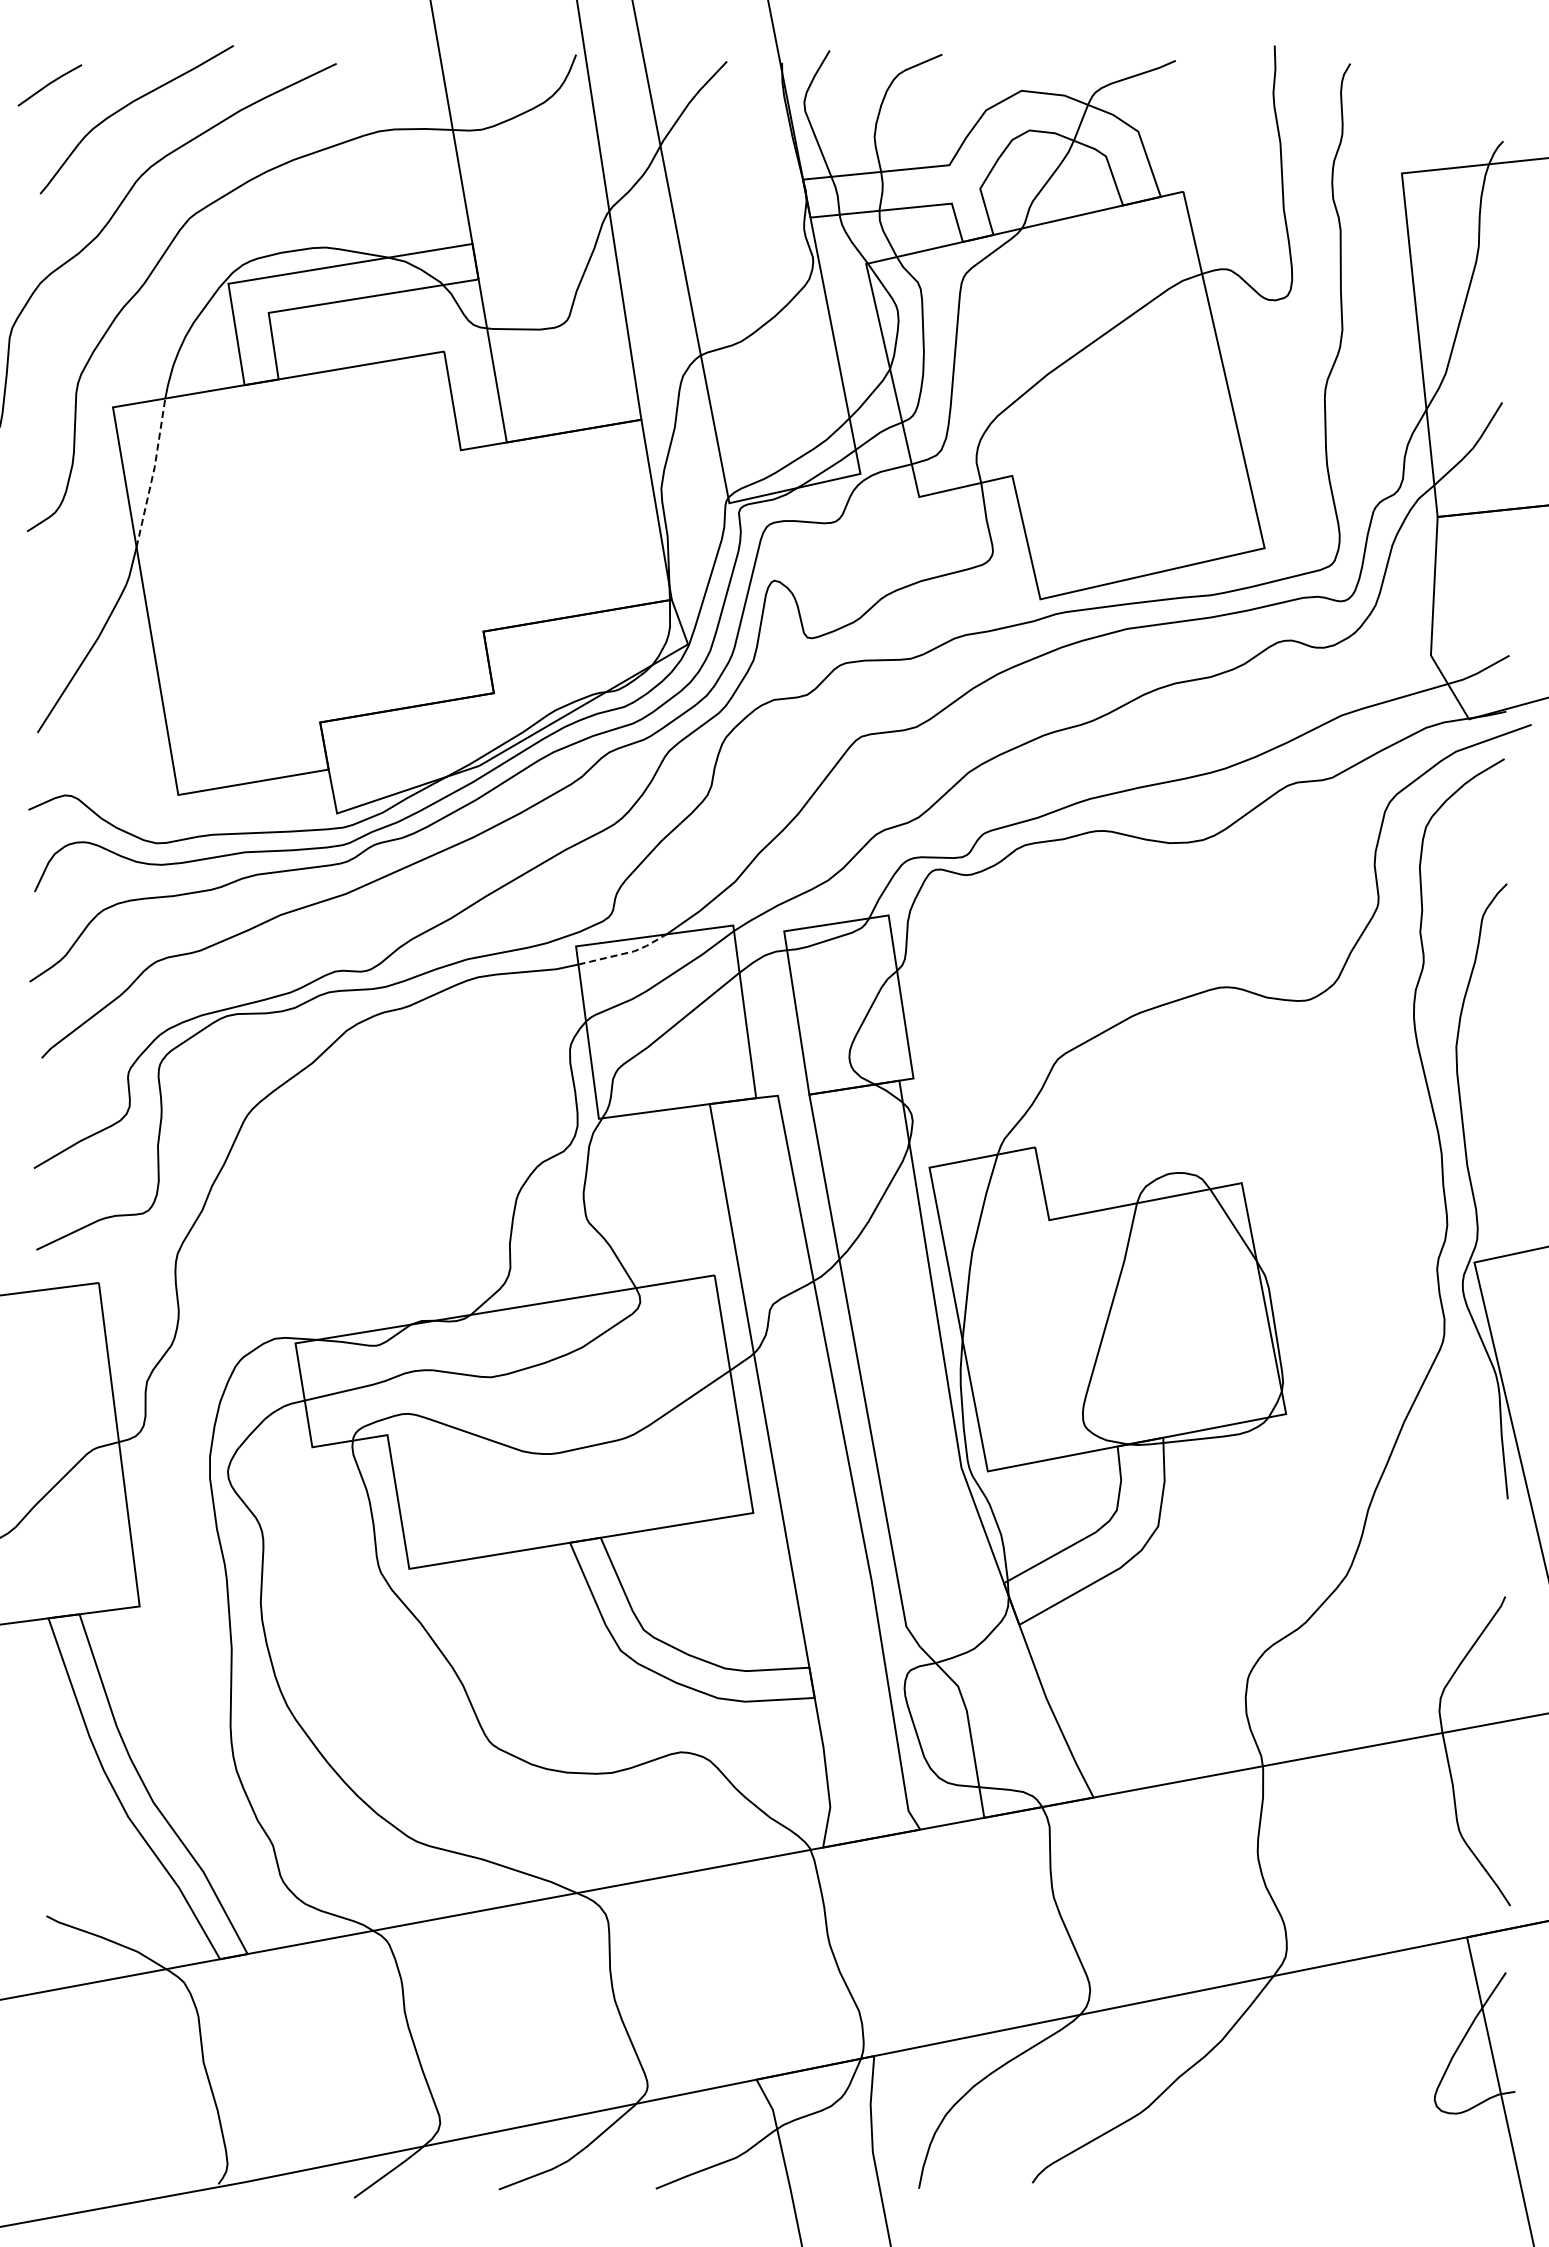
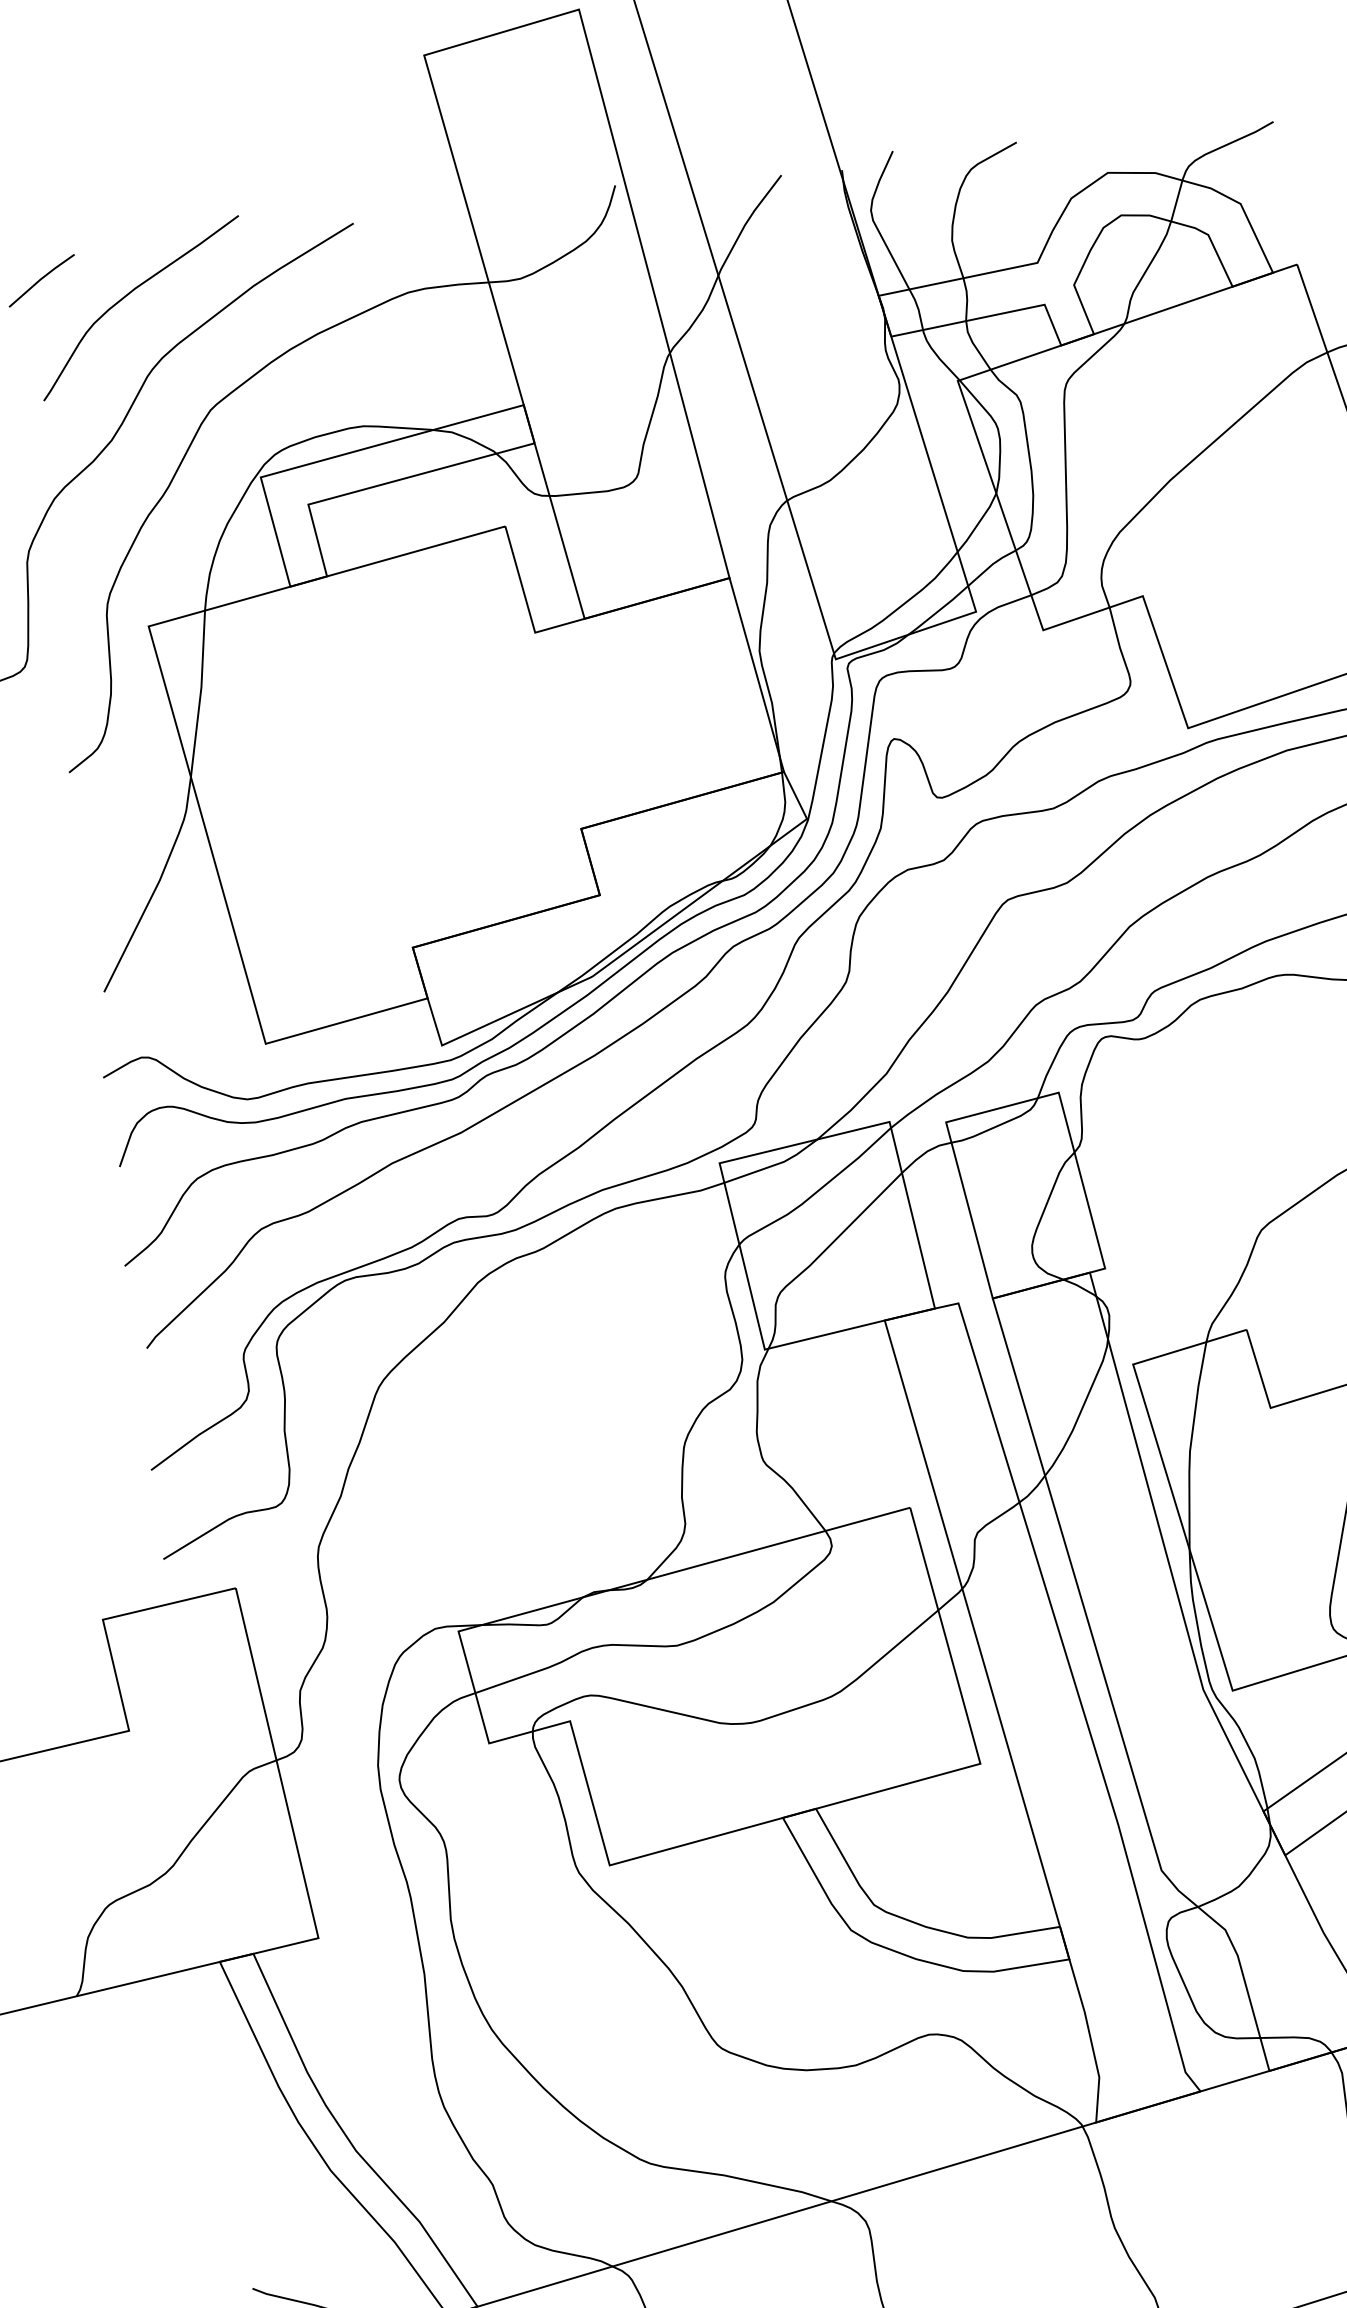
line: (153, 472) -> (200, 693), dashed -> solid
line: (625, 953) -> (774, 1165), dashed -> solid

